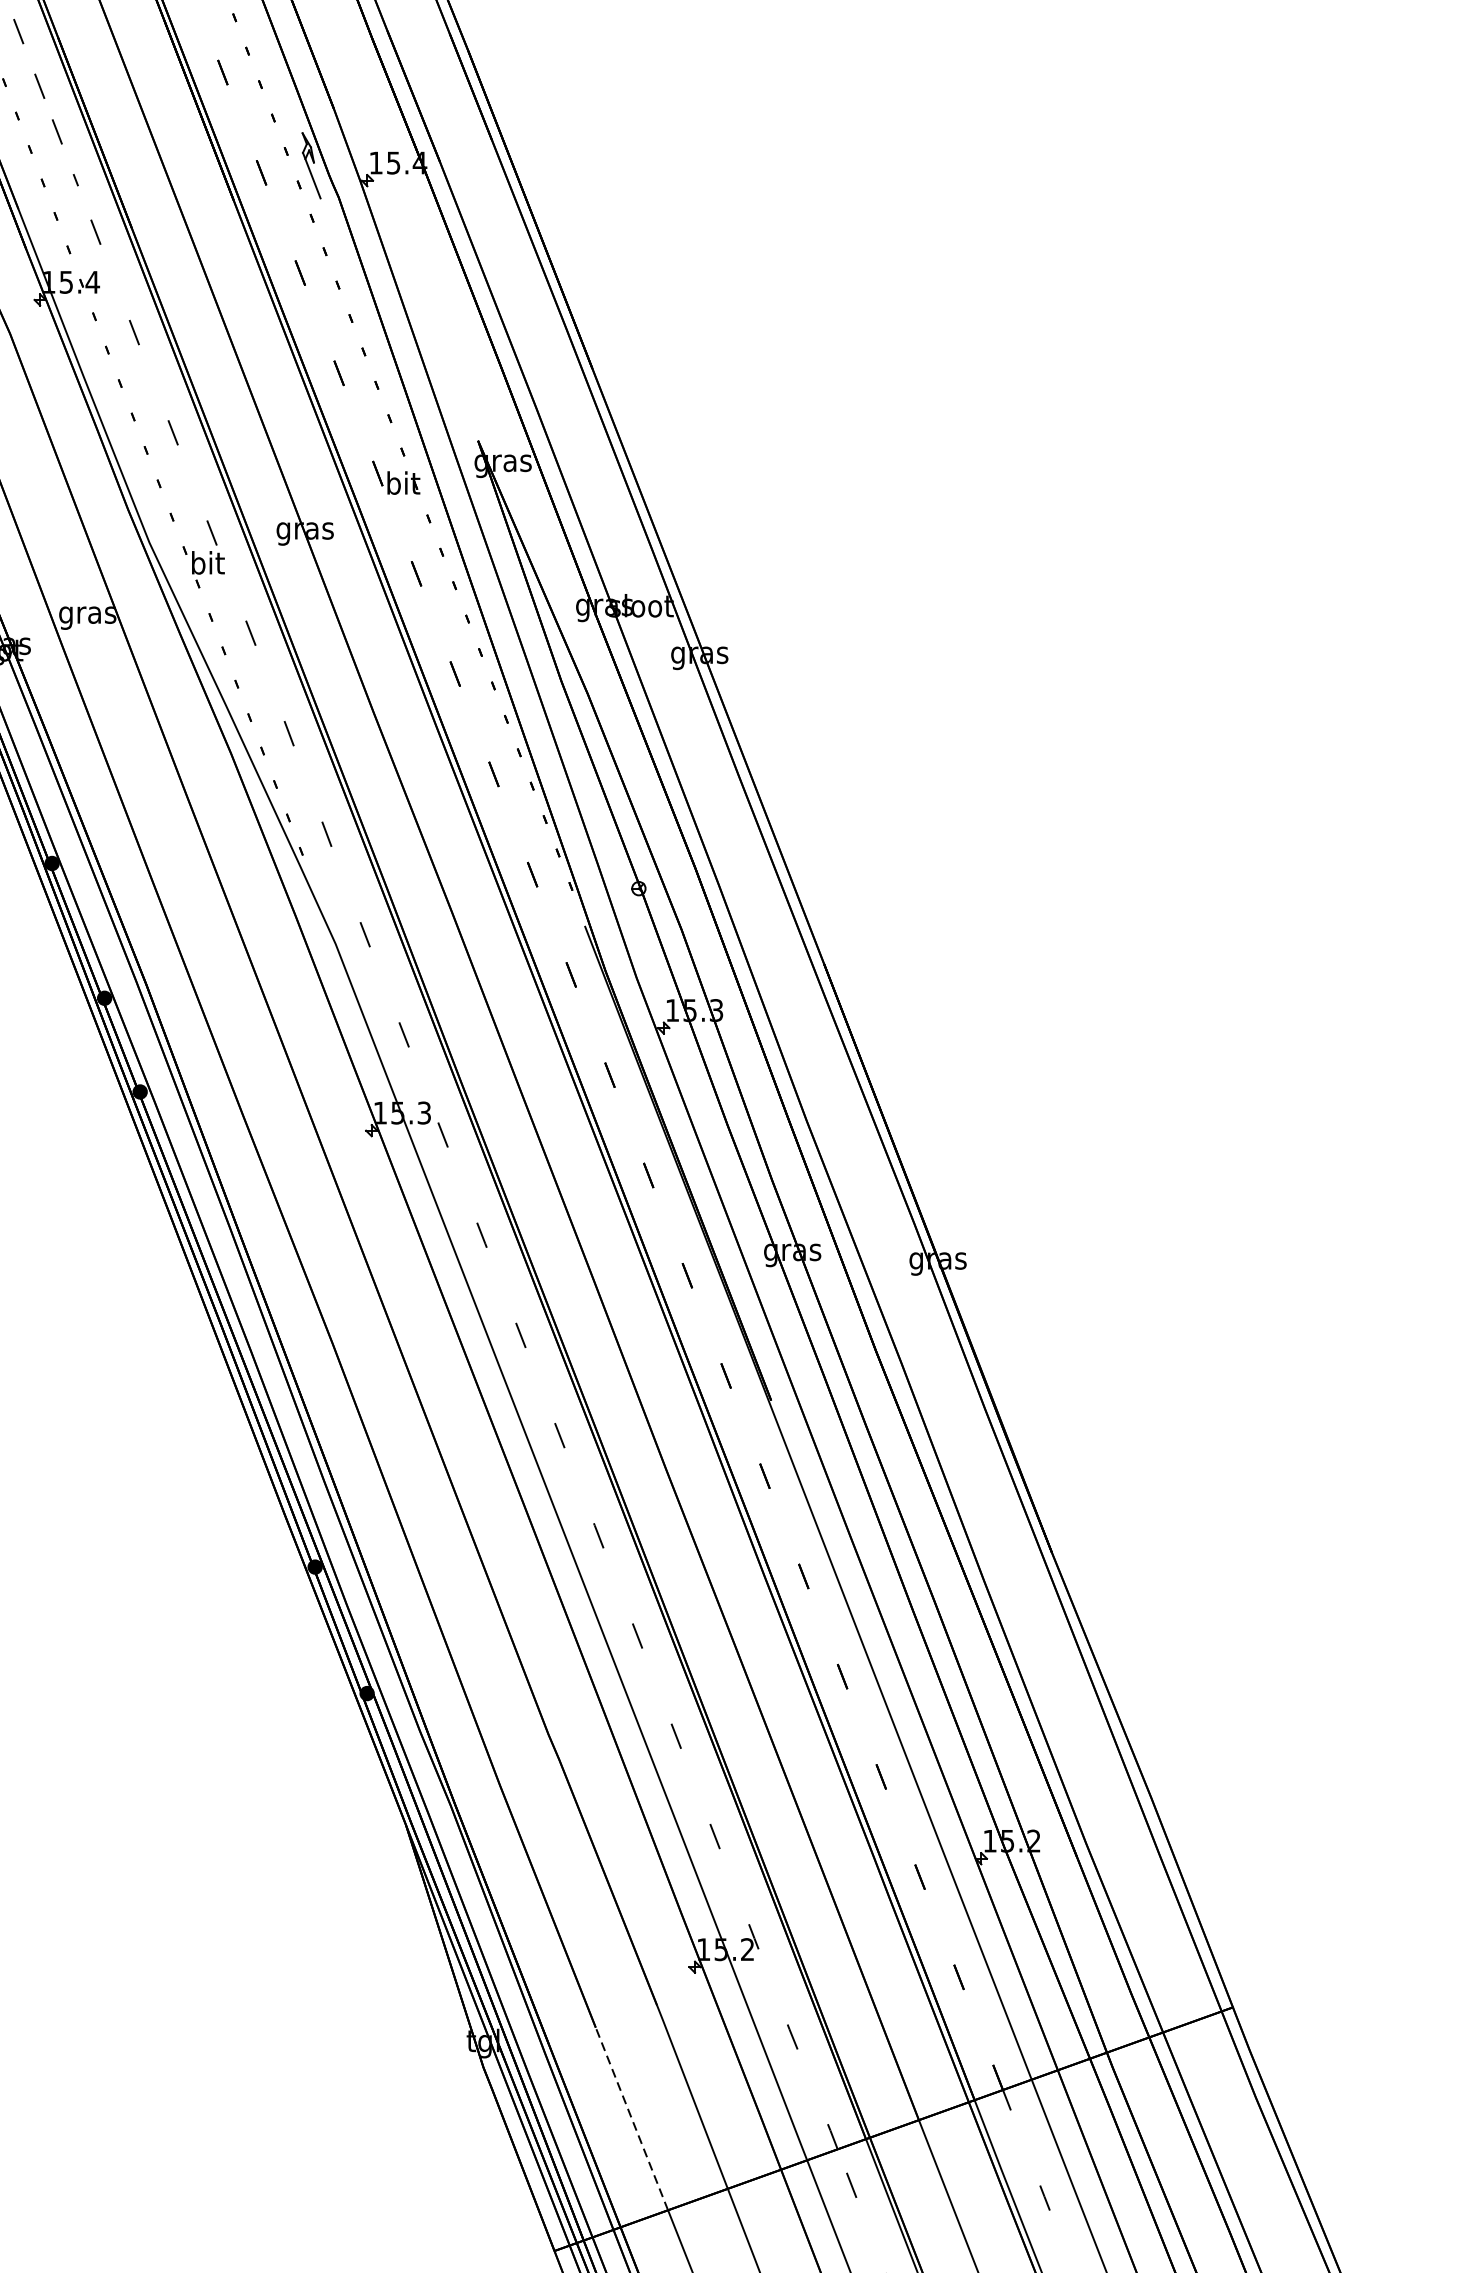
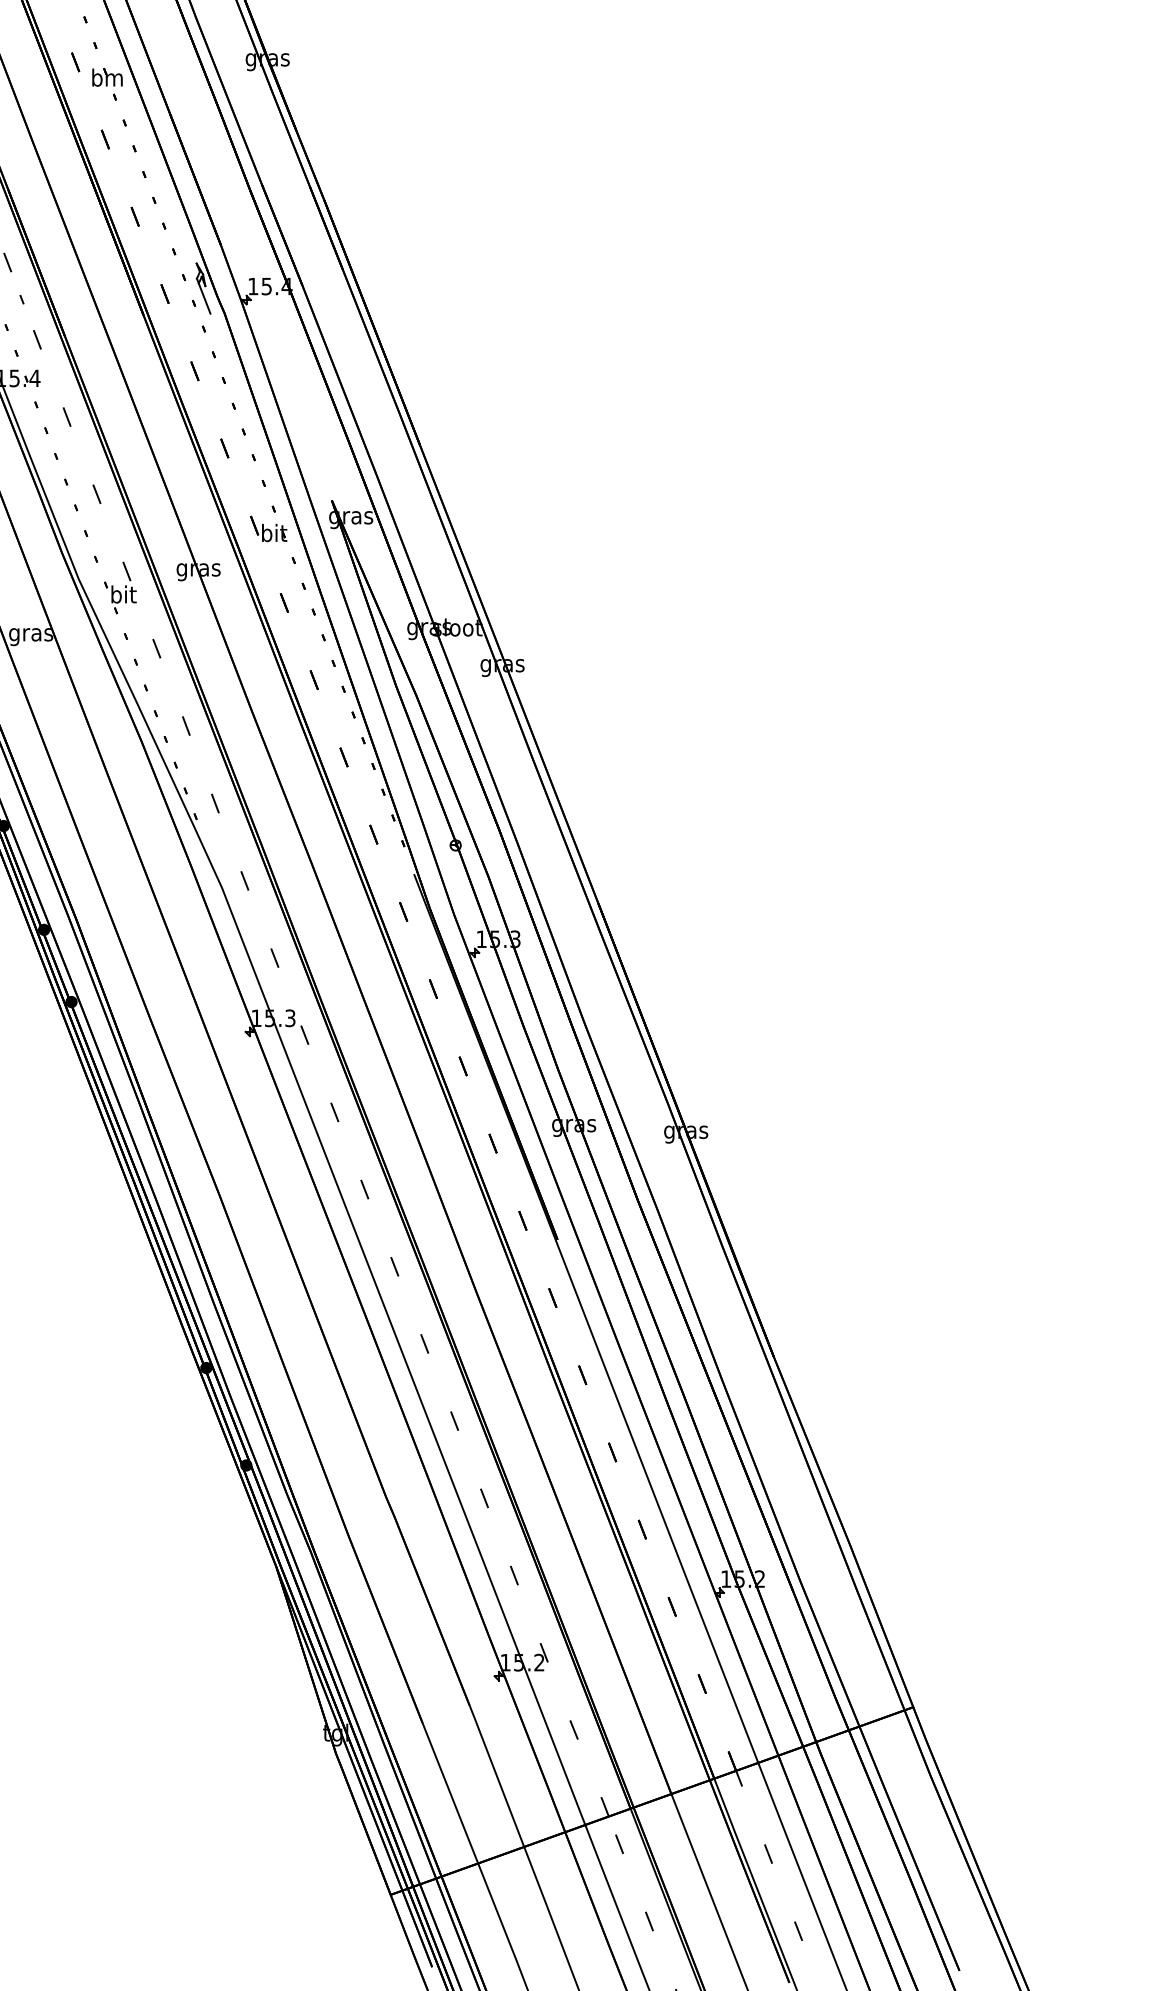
line: (632, 2119) -> (450, 1793), dashed -> solid

